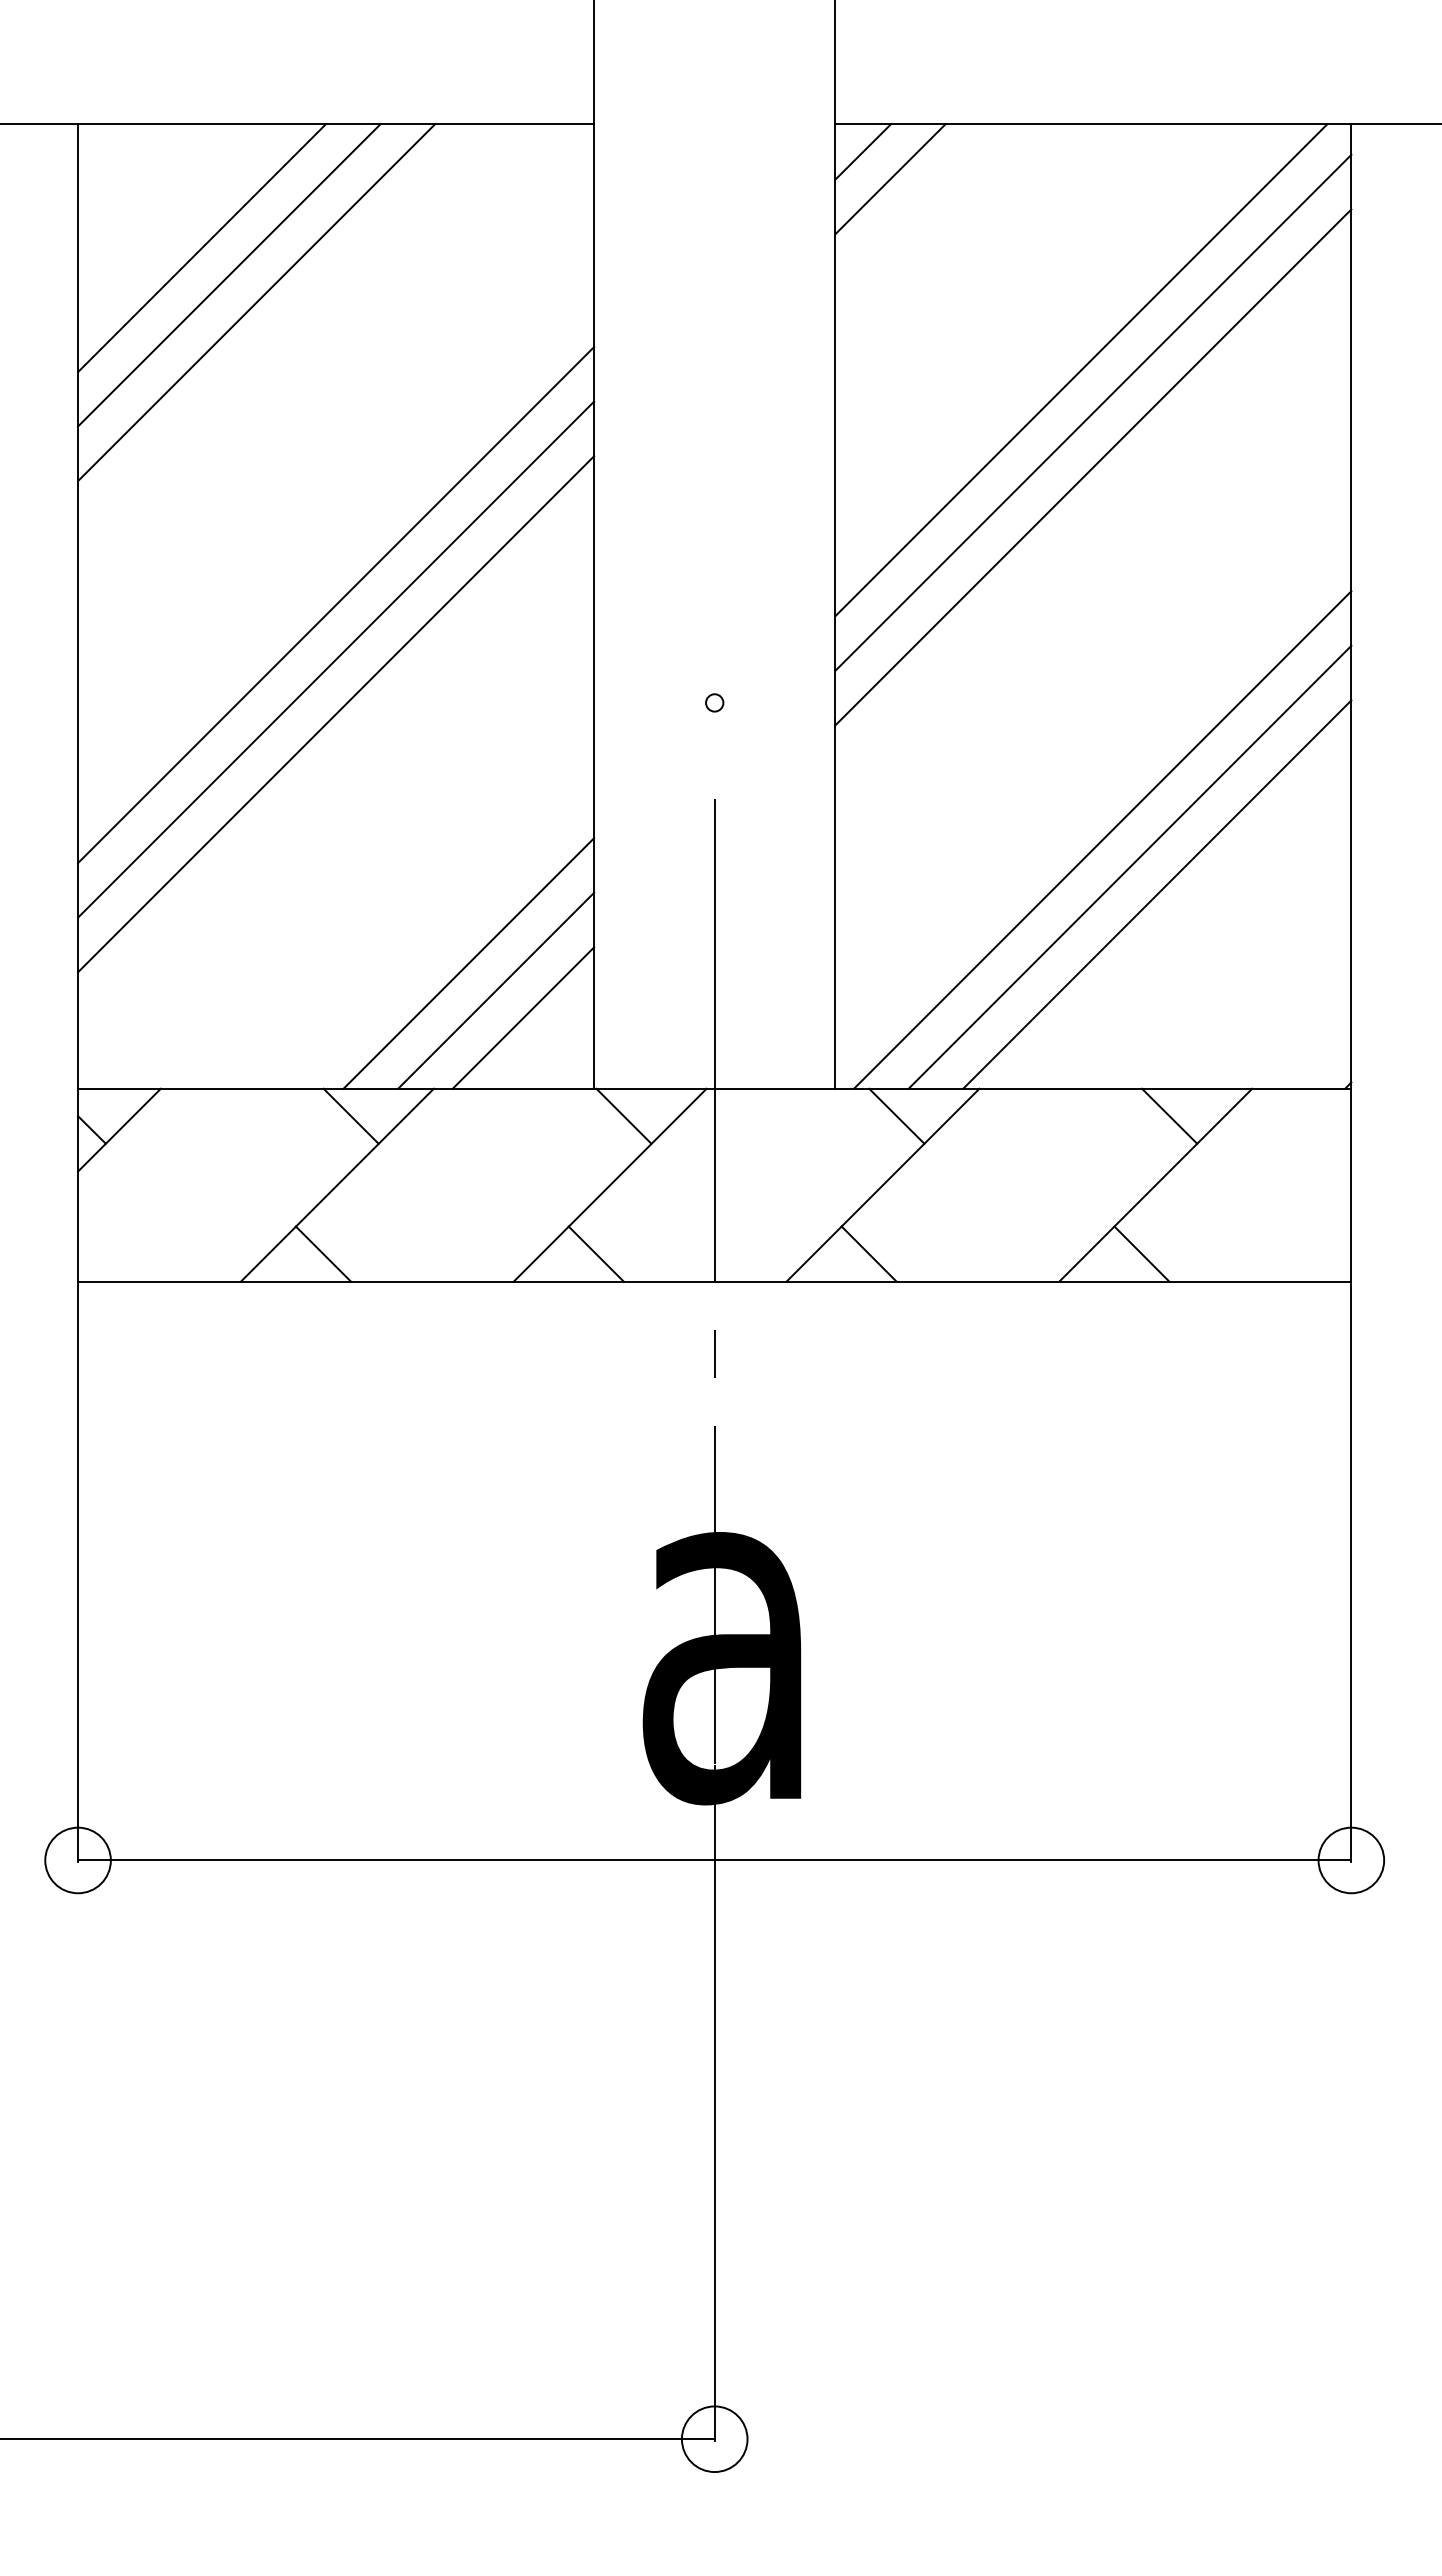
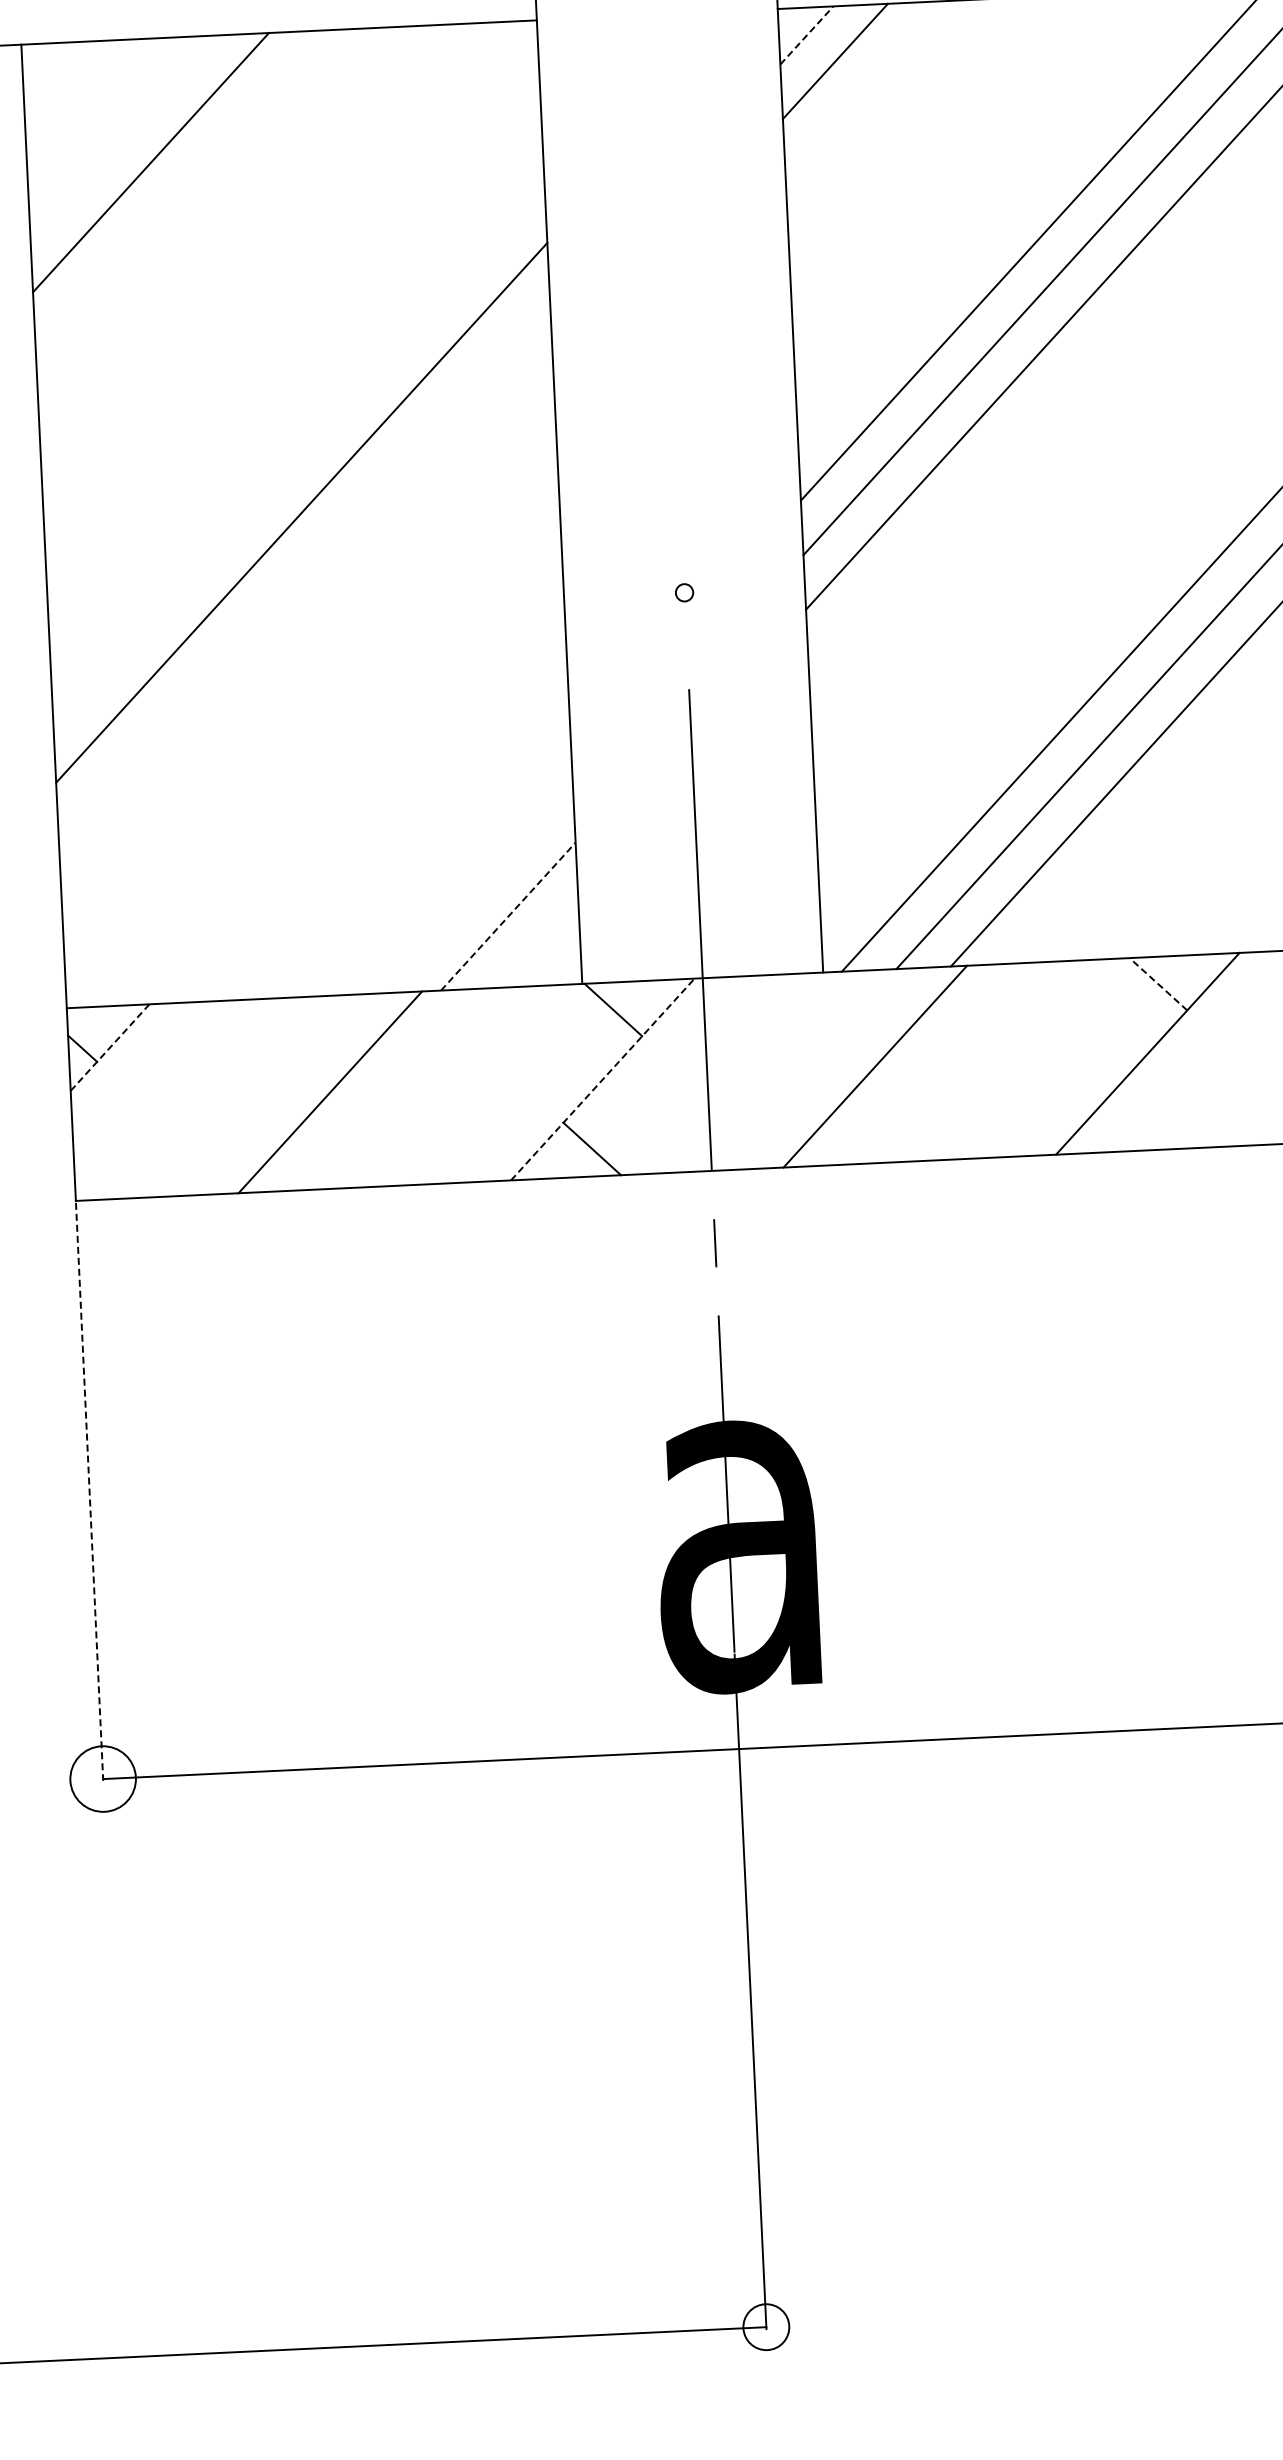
line: (863, 151) -> (807, 34), solid -> dashed
line: (229, 275) -> (179, 188), removed
line: (256, 302) -> (207, 214), removed
line: (336, 659) -> (304, 567), removed
line: (336, 714) -> (307, 622), removed
line: (468, 963) -> (450, 864), removed
line: (496, 990) -> (480, 890), removed
line: (523, 1018) -> (508, 917), solid -> dashed
line: (350, 1115) -> (340, 1022), removed
line: (896, 1115) -> (885, 996), removed
line: (1169, 1116) -> (1158, 984), solid -> dashed
line: (119, 1130) -> (110, 1047), solid -> dashed
line: (610, 1184) -> (603, 1078), solid -> dashed
line: (323, 1253) -> (319, 1161), removed
line: (868, 1253) -> (864, 1135), removed
line: (1141, 1253) -> (1136, 1122), removed
line: (78, 1573) -> (90, 1492), solid -> dashed
circle: (714, 2439) -> (766, 2327), size x0.7

